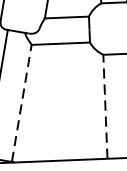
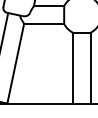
line: (21, 103) -> (15, 63), dashed -> solid
line: (104, 107) -> (72, 68), dashed -> solid

